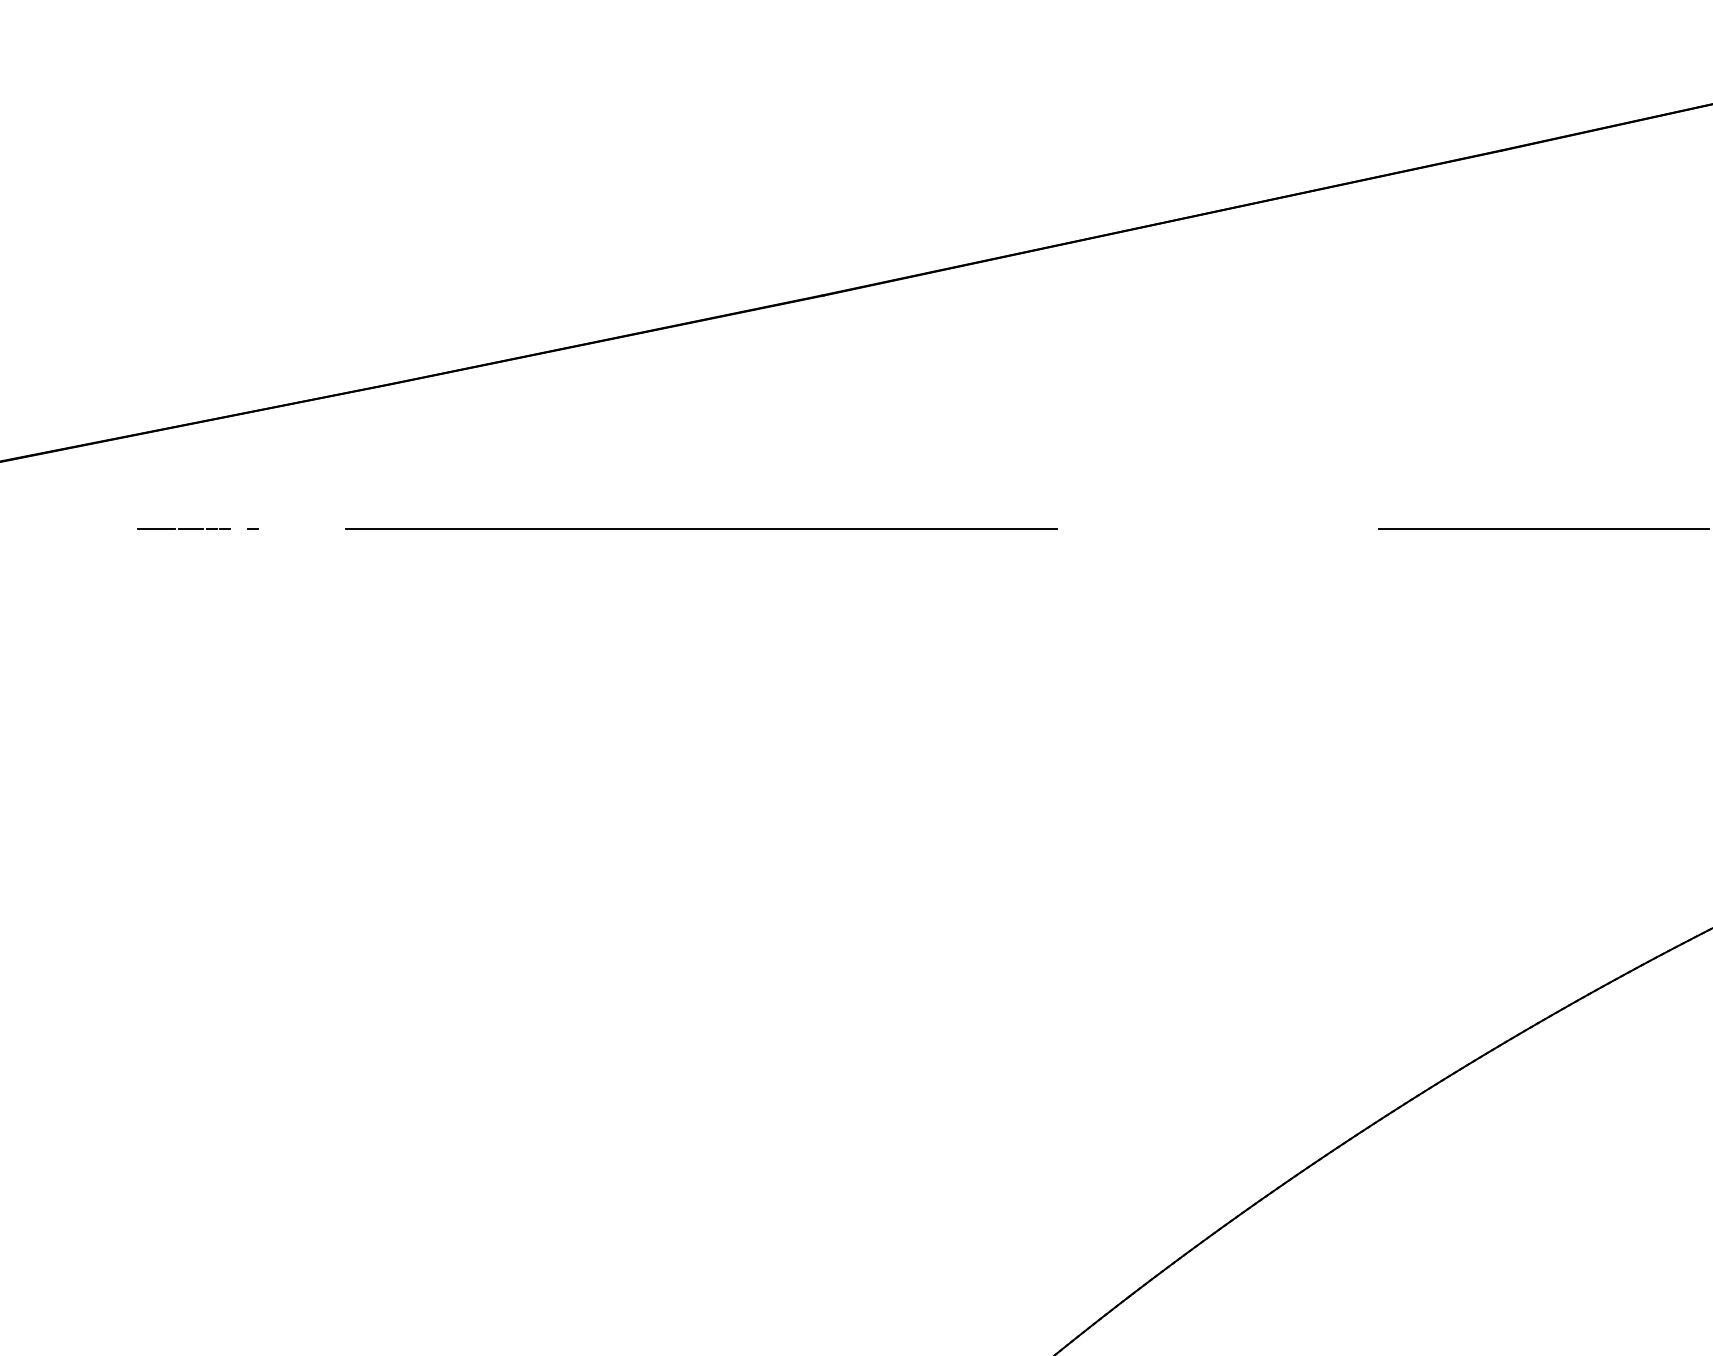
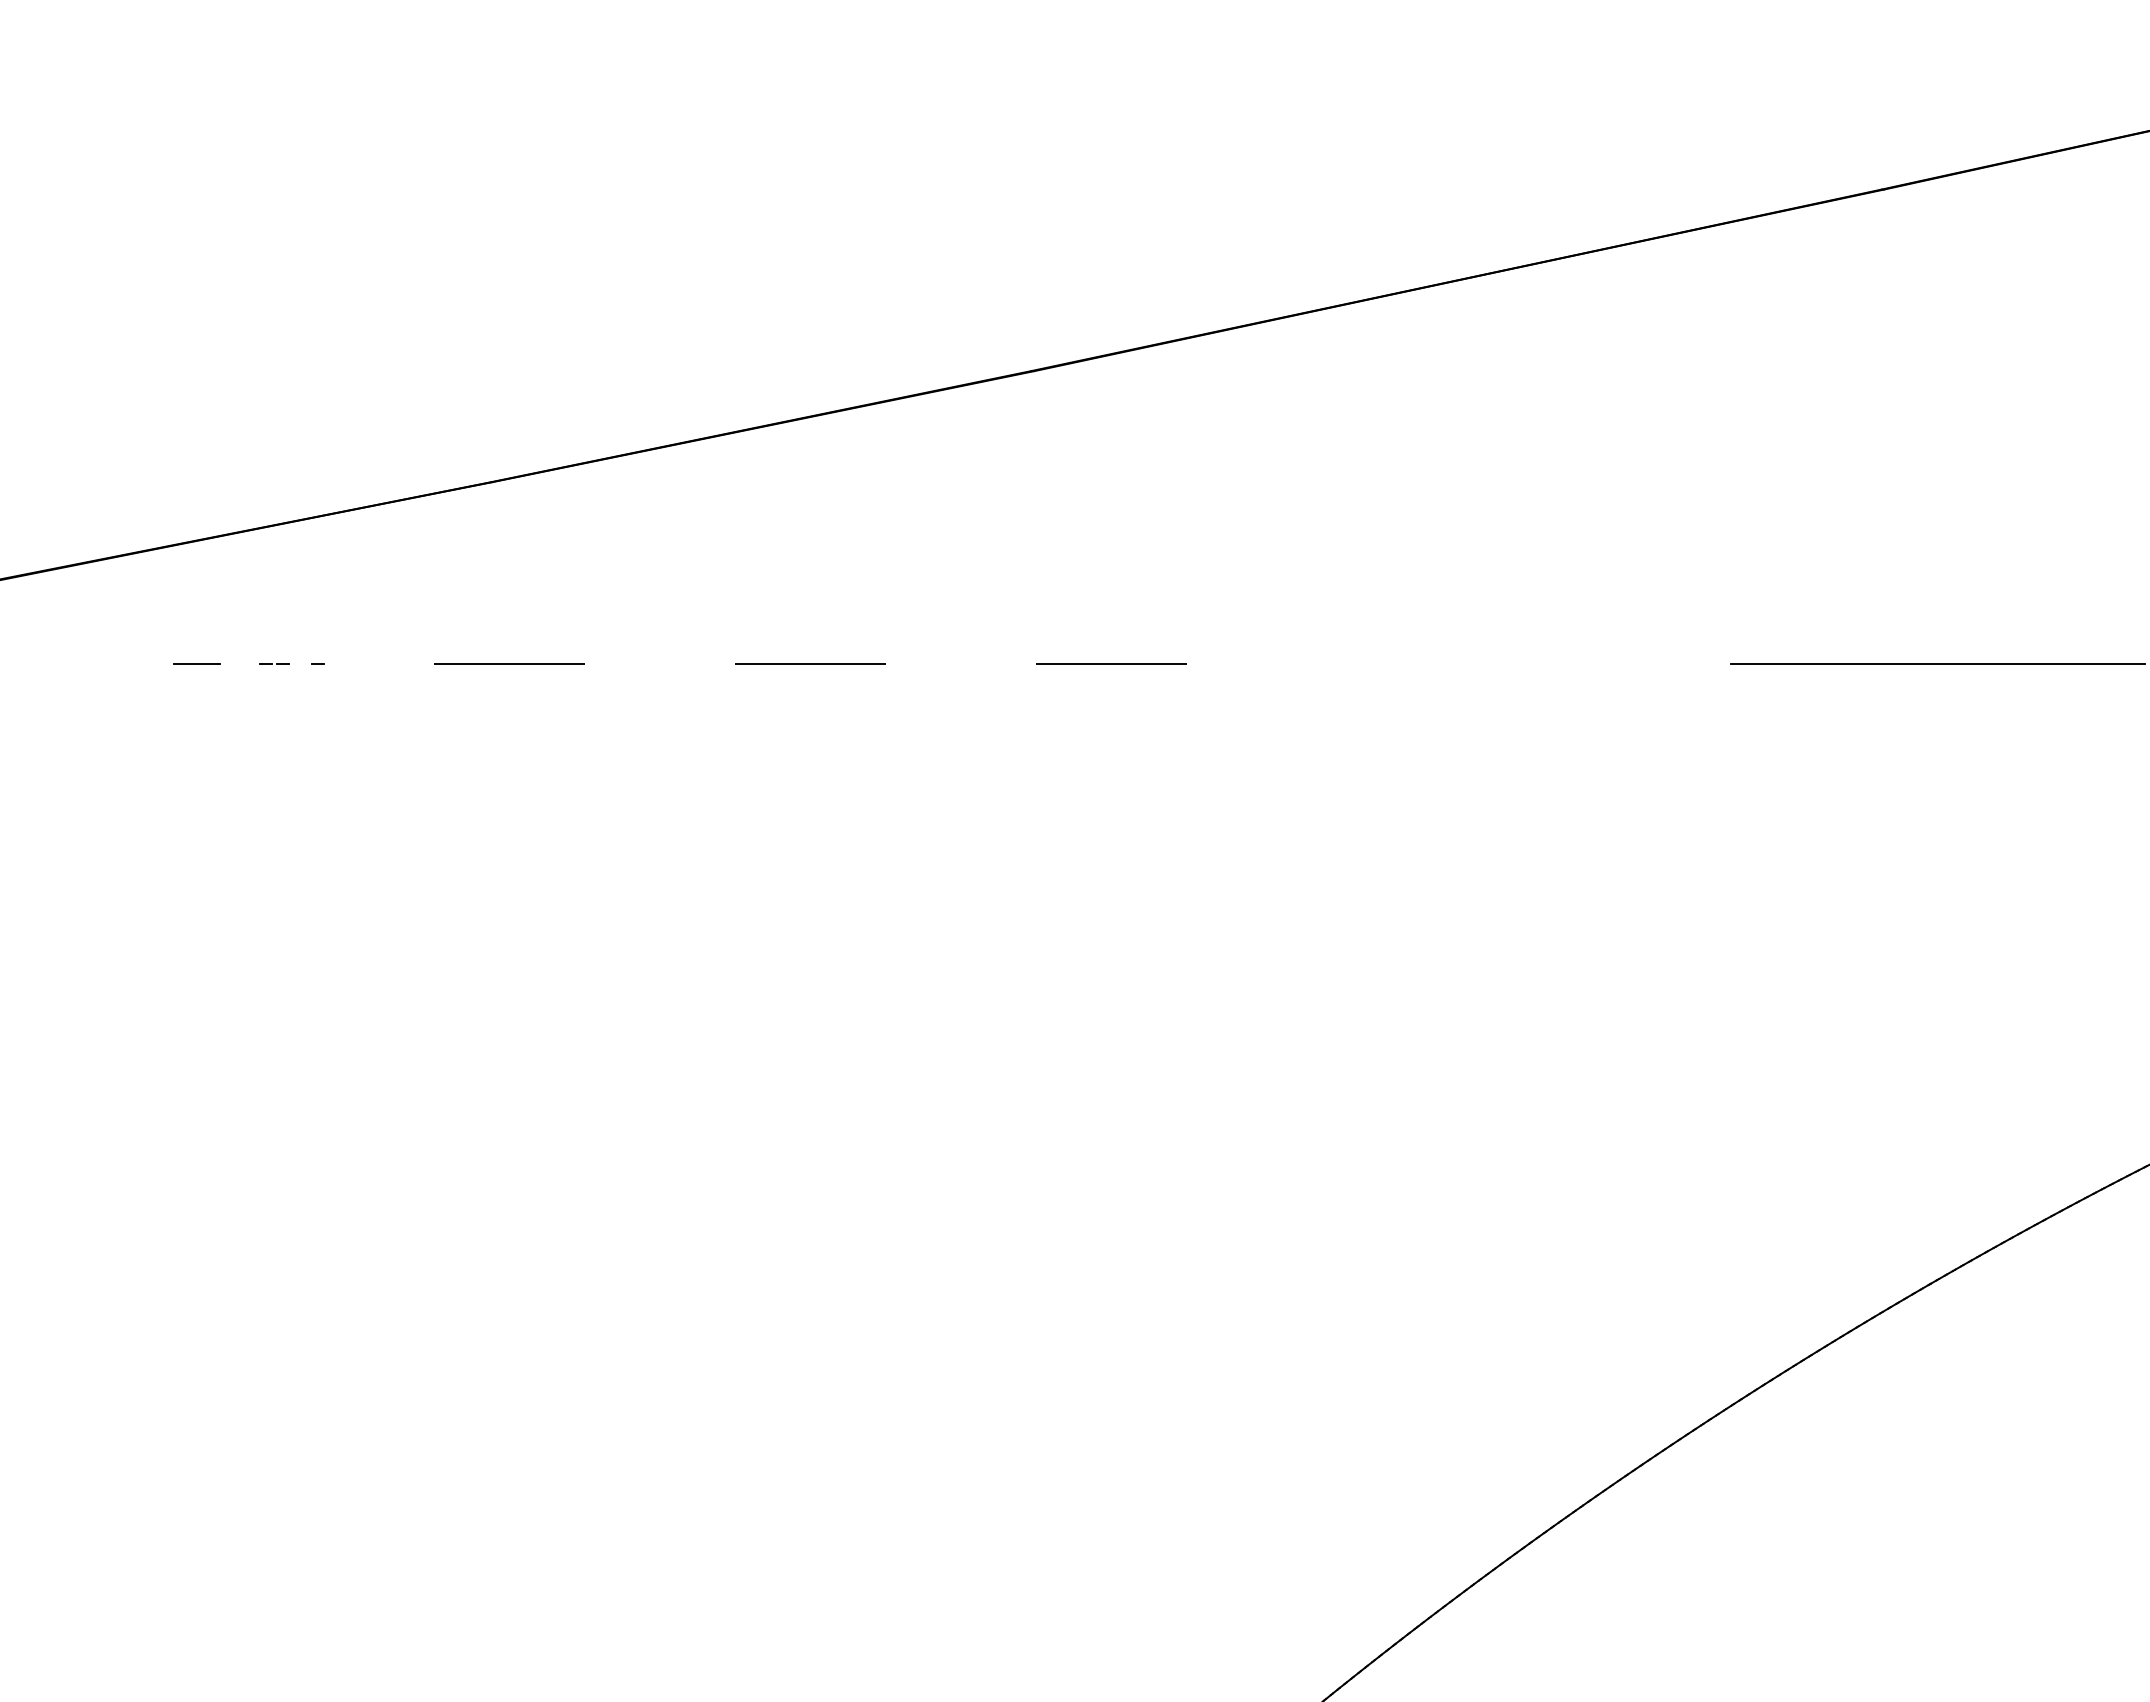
line: (190, 528) -> (239, 663), removed
line: (702, 528) -> (881, 663), solid -> dashed

